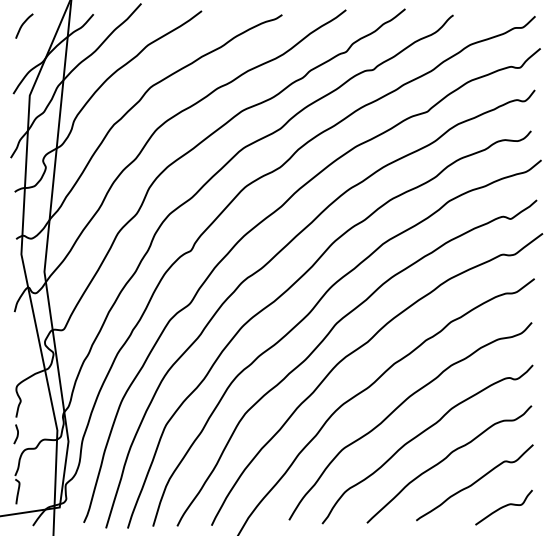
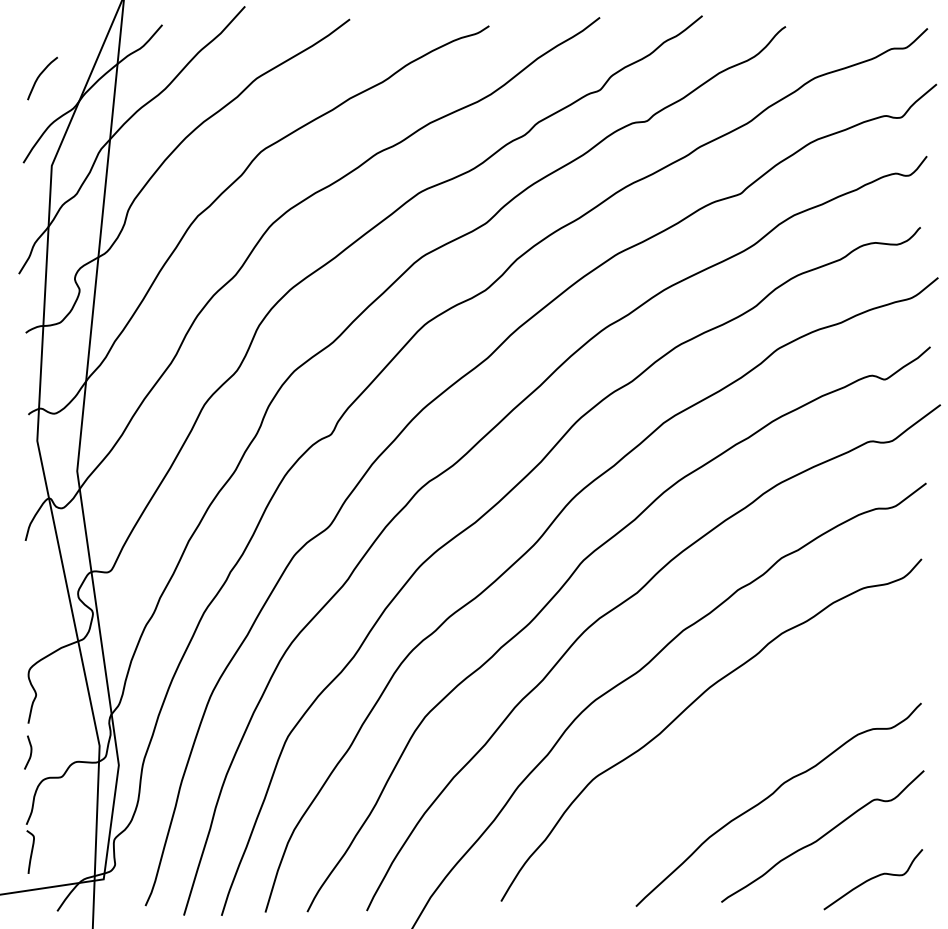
curve: (23, 25) -> (40, 77), moved
curve: (421, 434) -> (730, 752), removed

